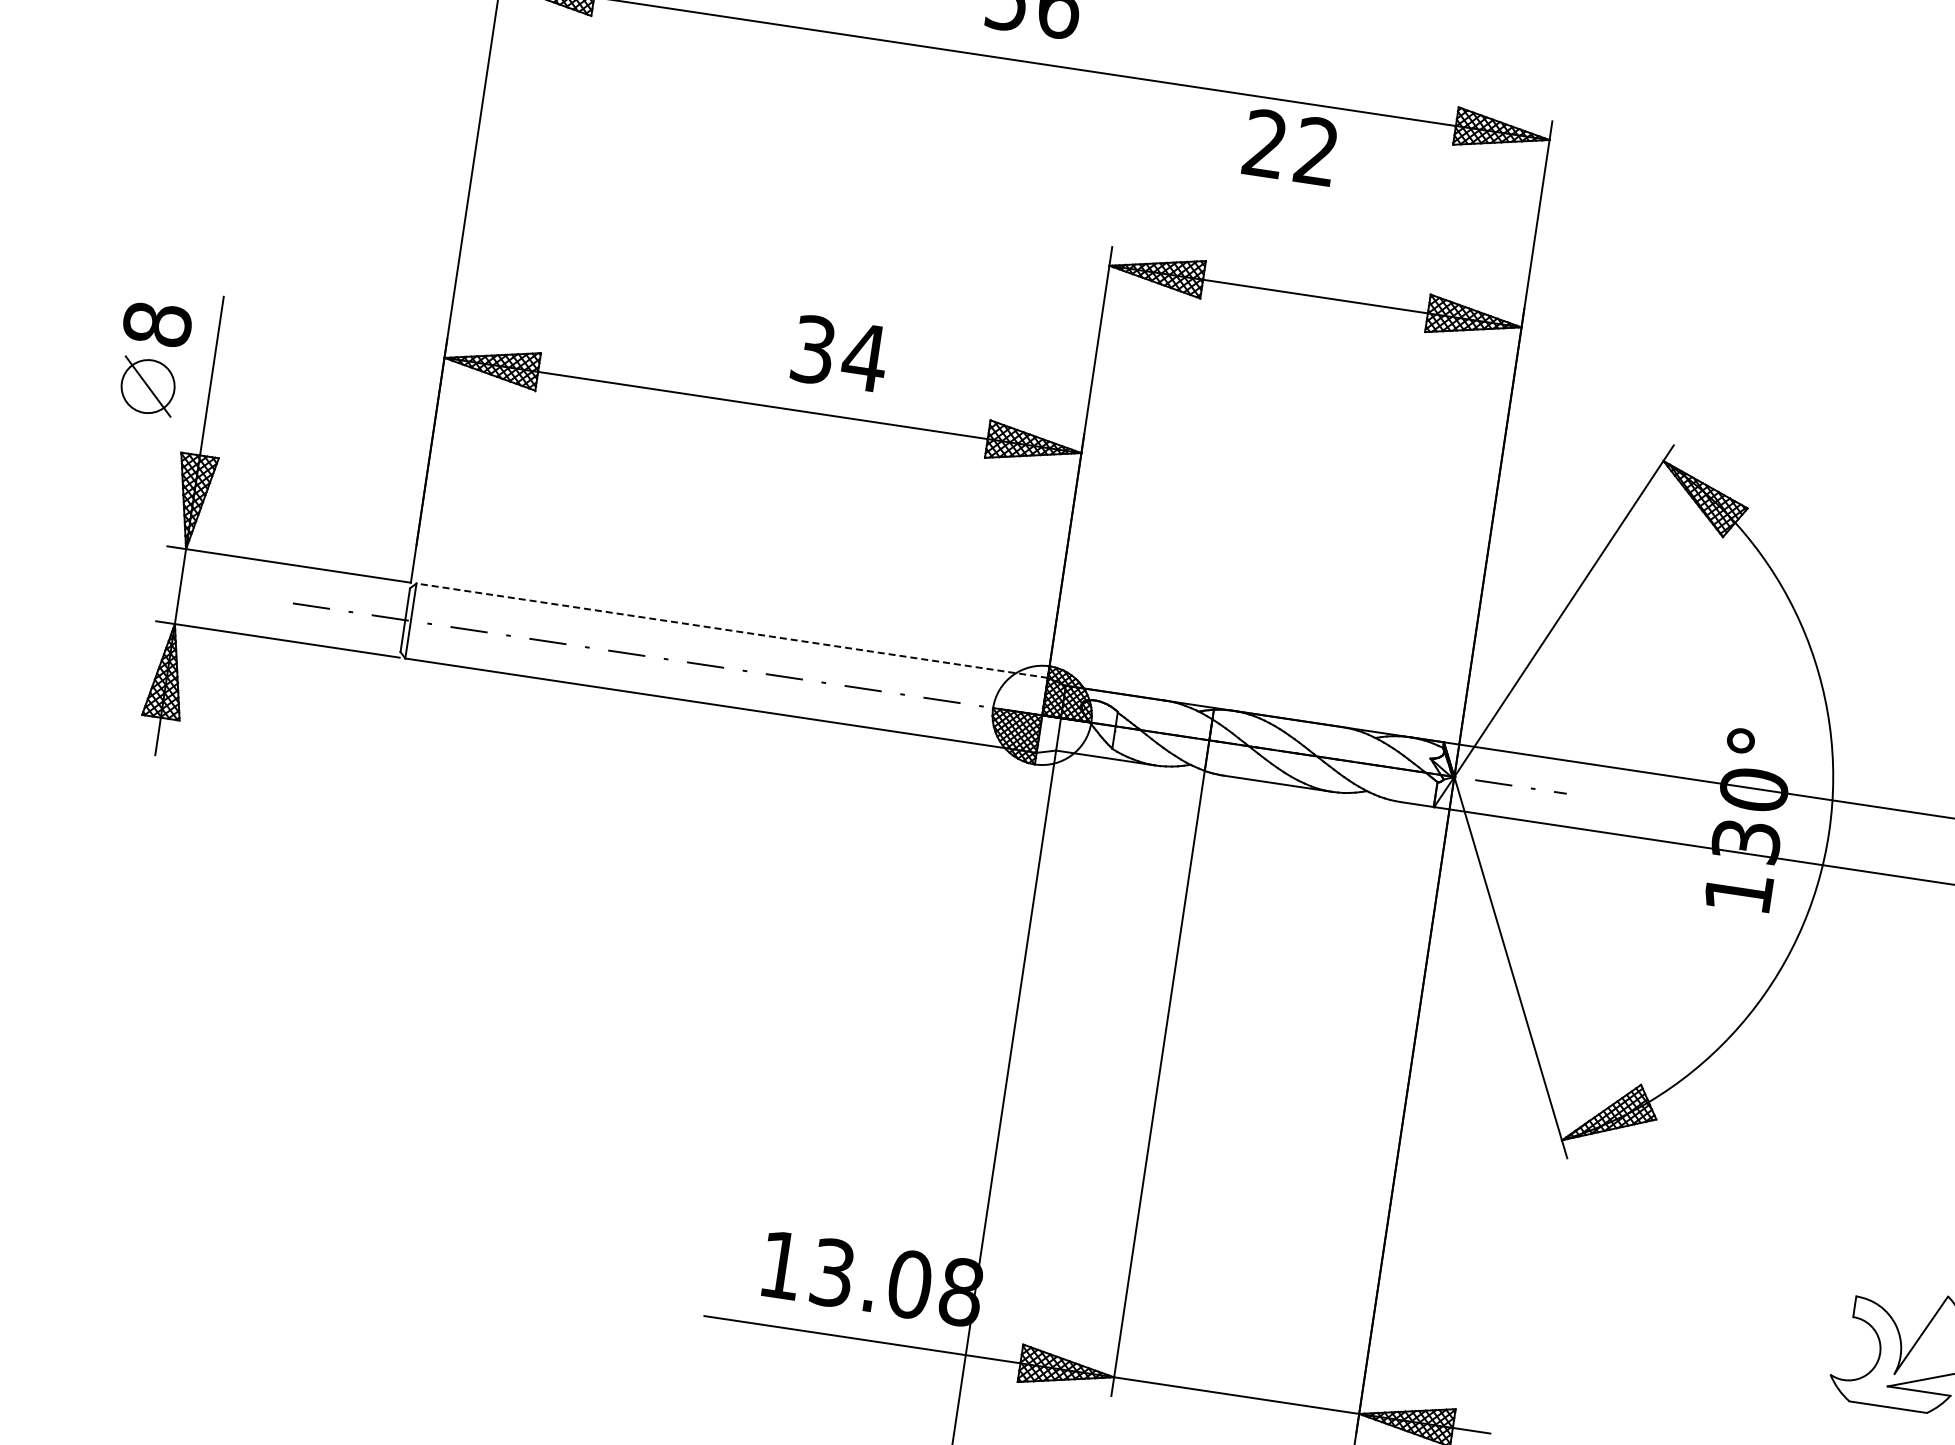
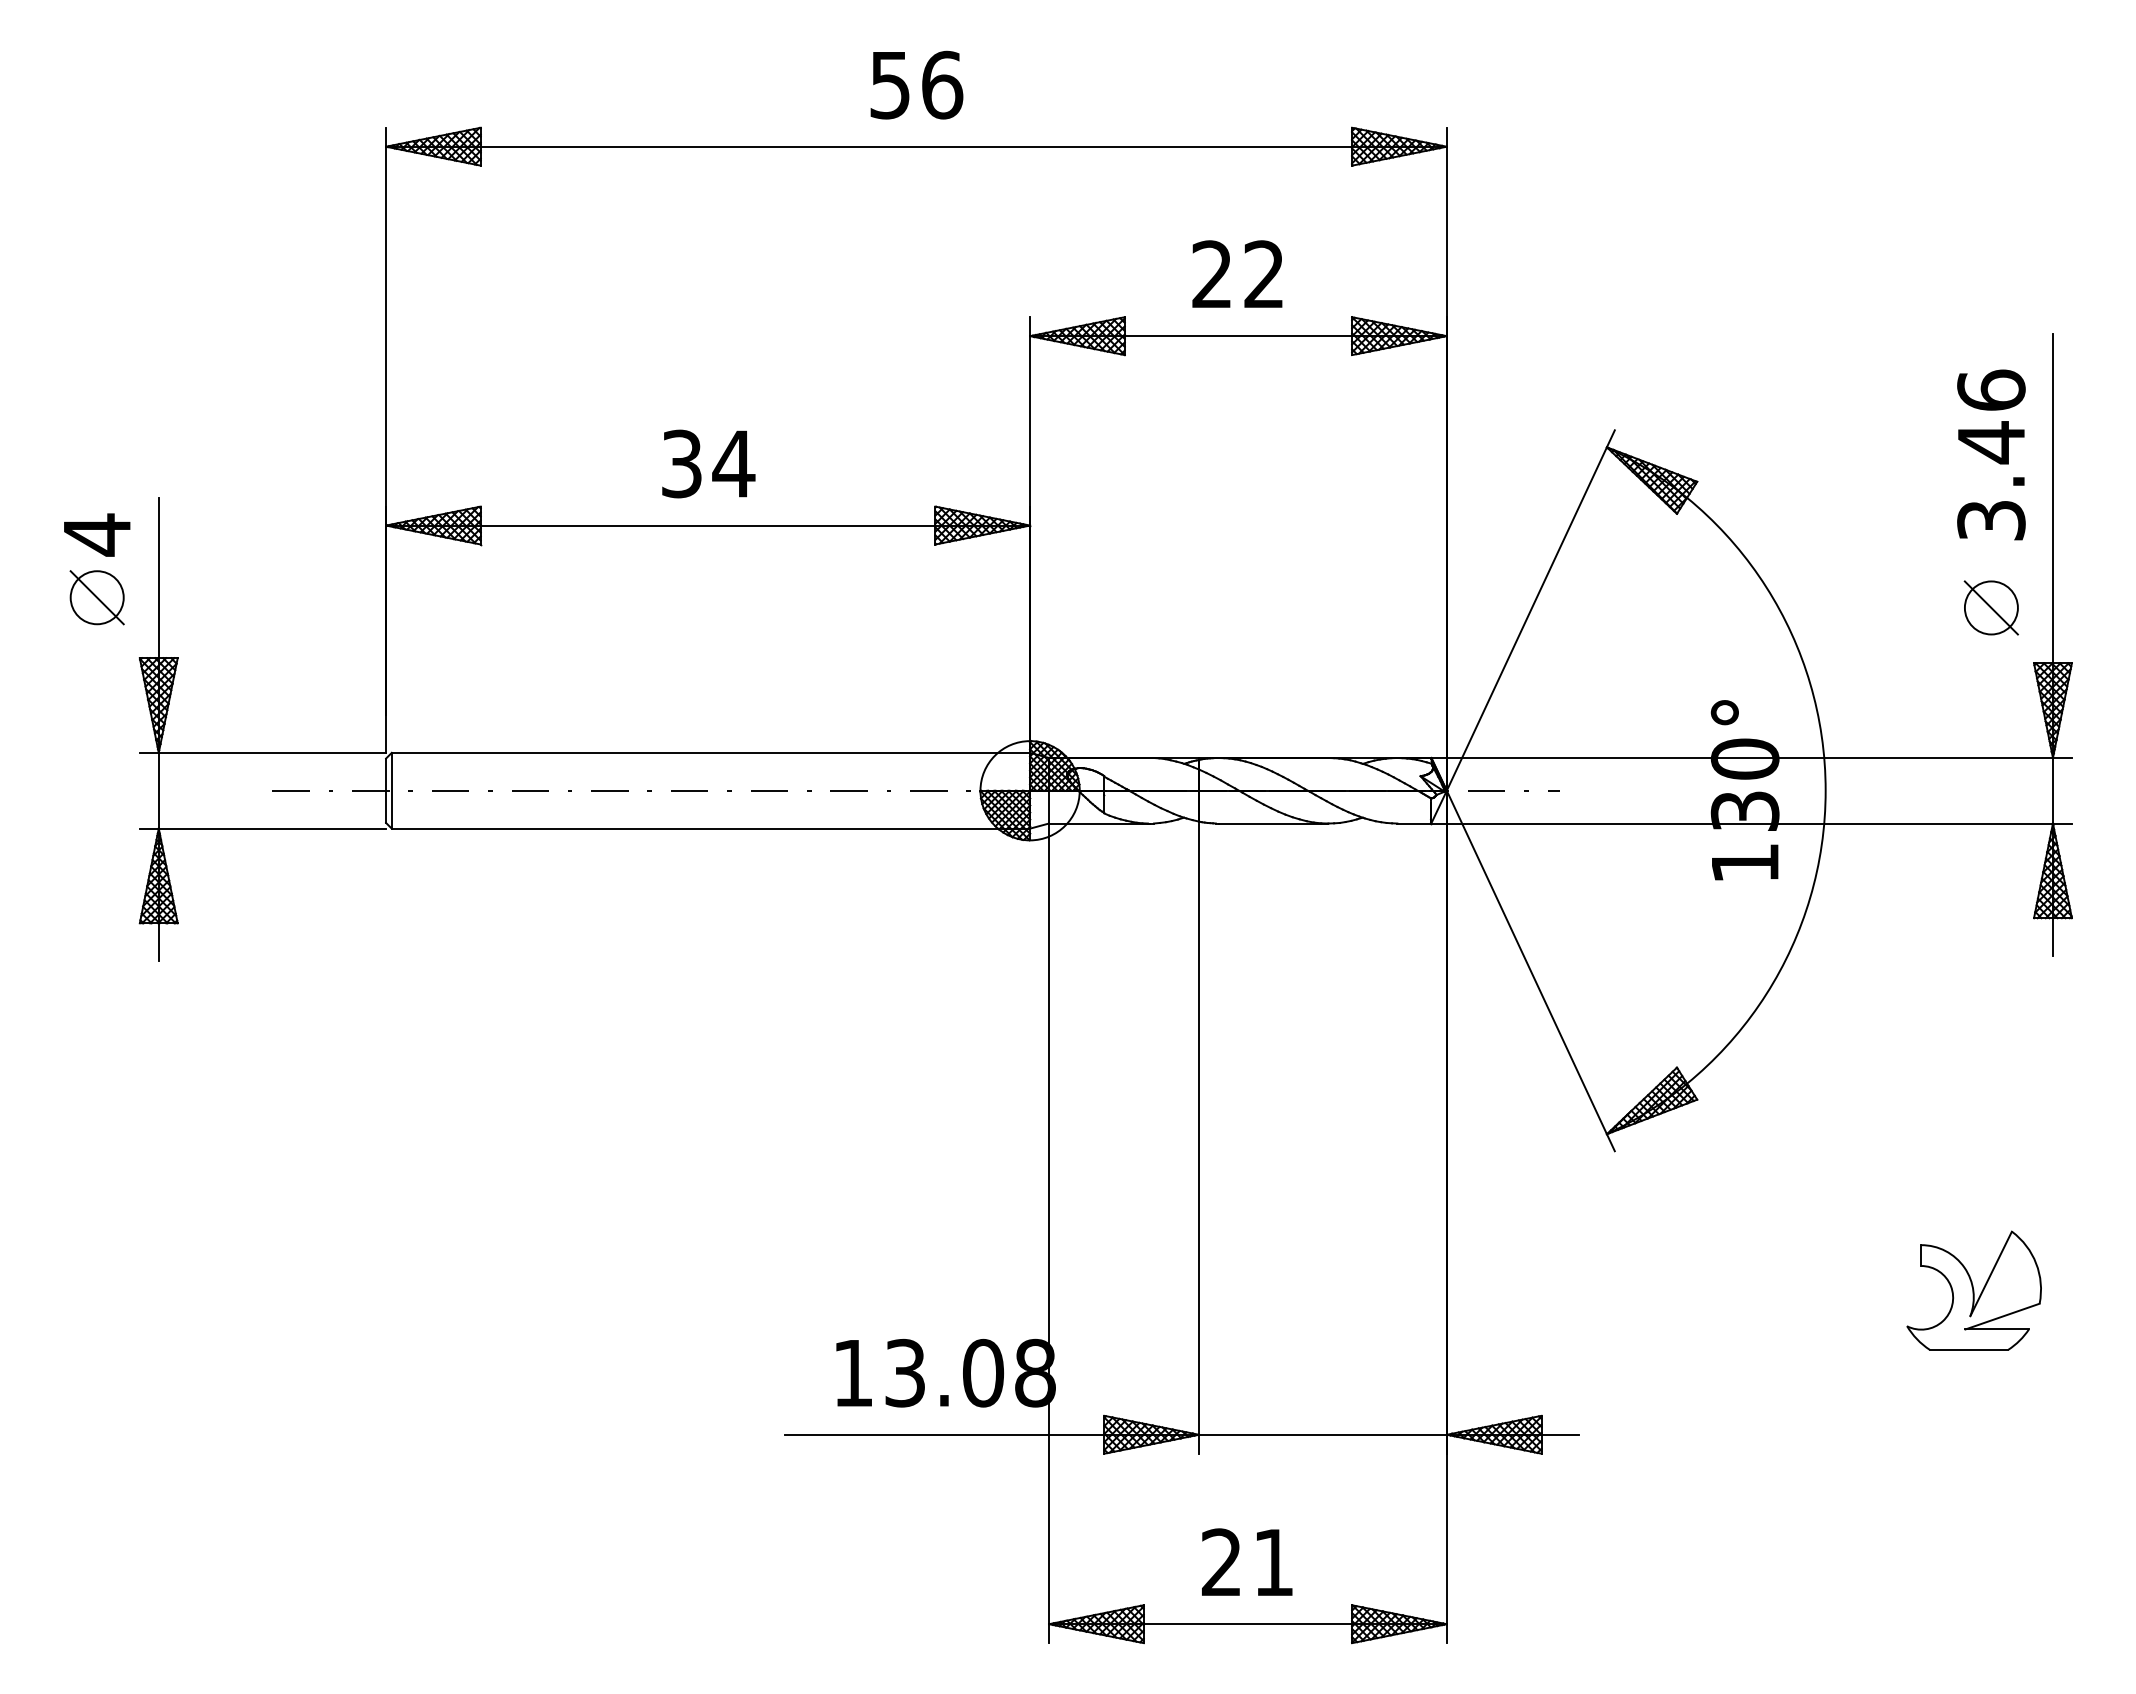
text: (1290, 146) -> (1237, 273), moved
text: (156, 323) -> (96, 534), 8 -> 4
text: (839, 353) -> (708, 463), moved
line: (731, 630) -> (710, 752), dashed -> solid

